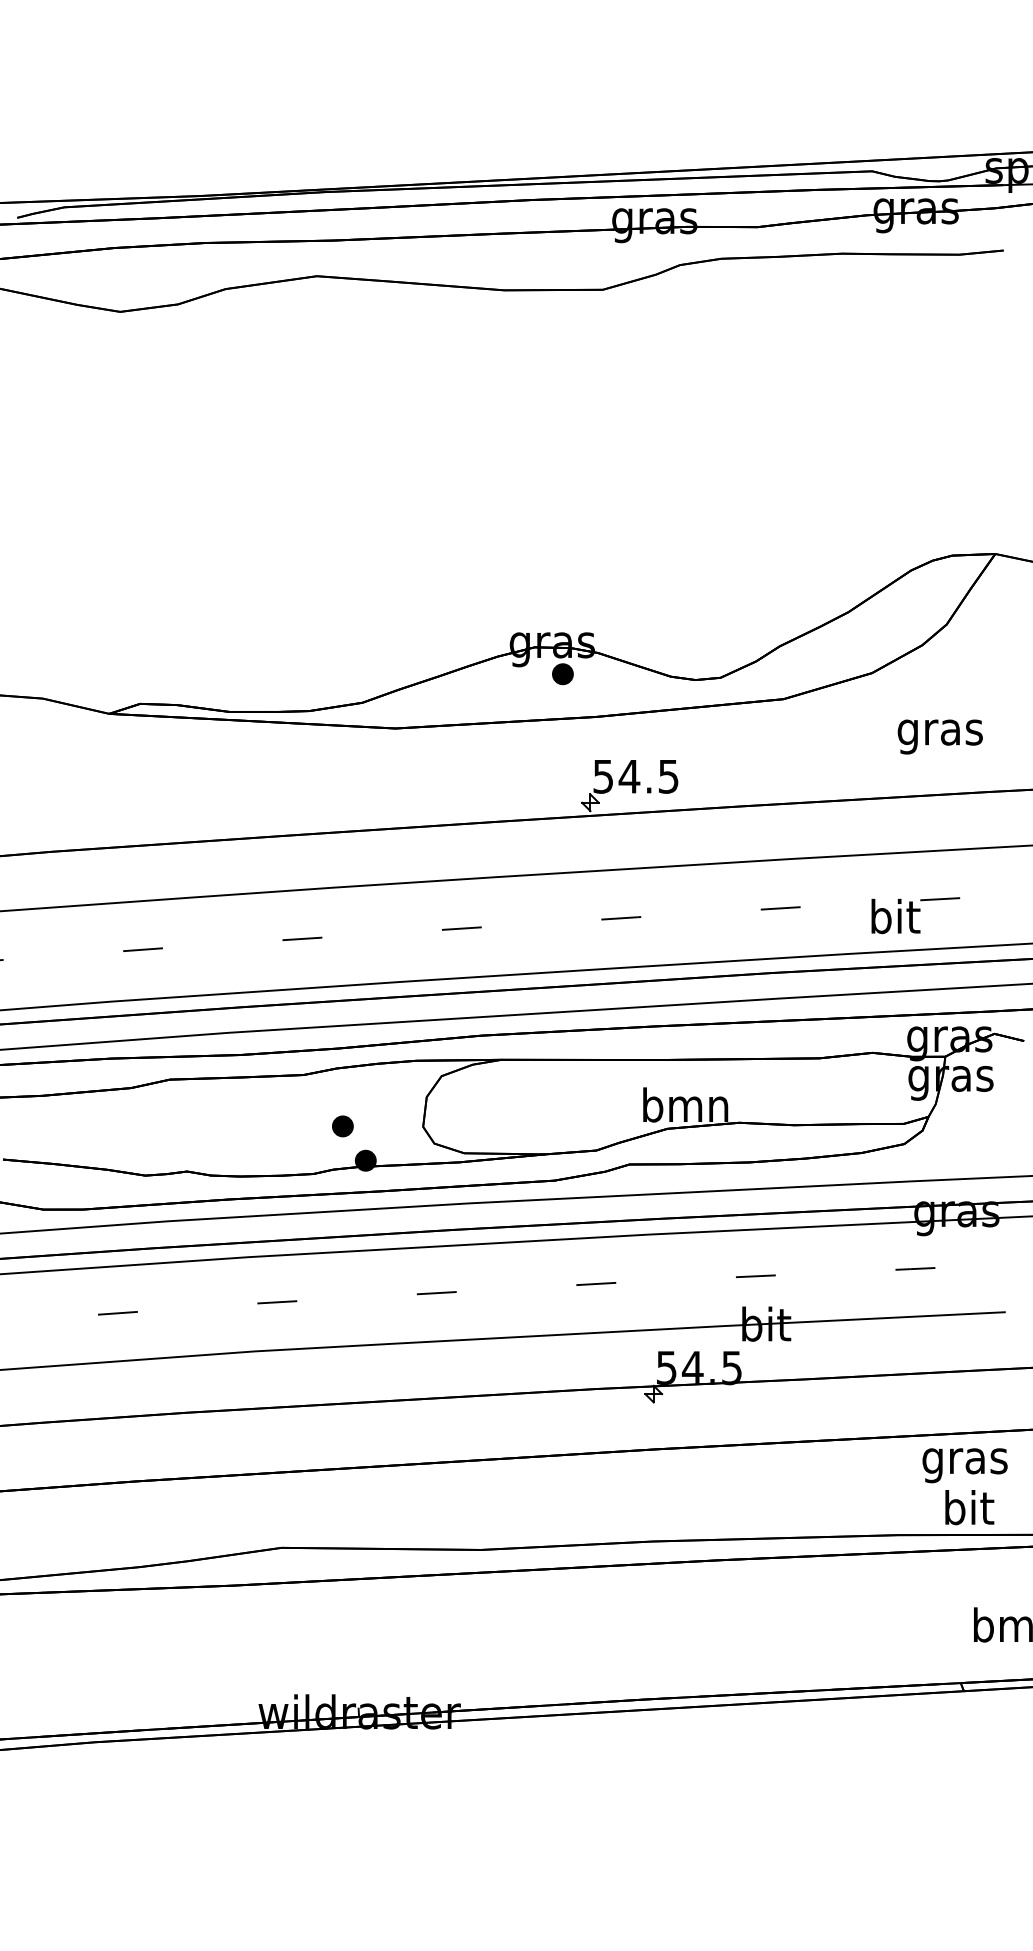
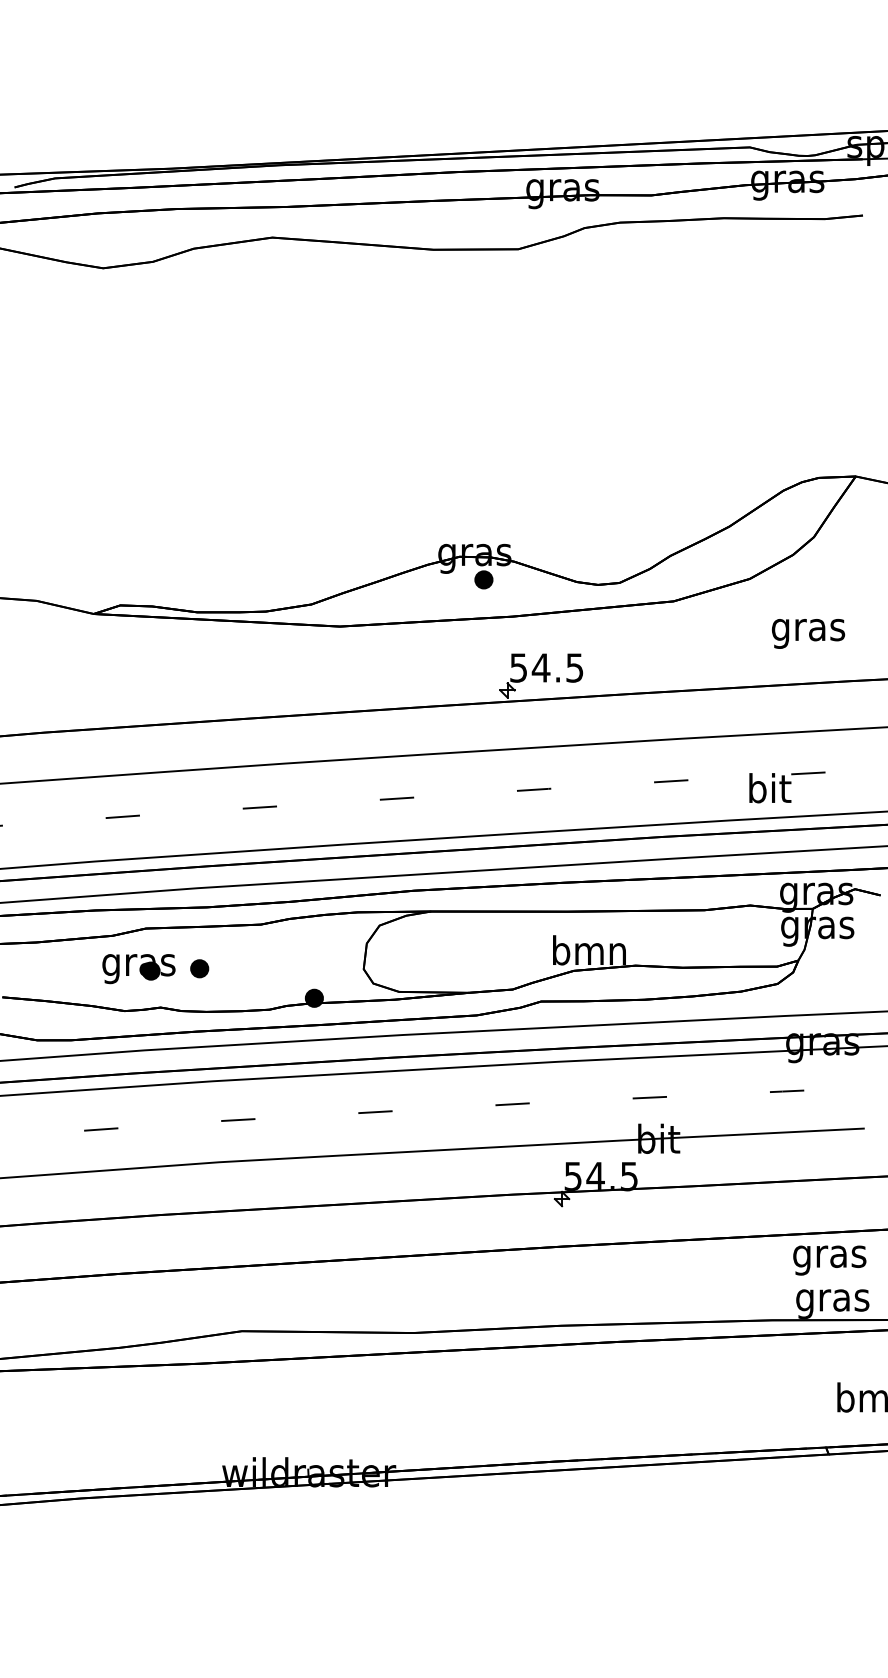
part: (342, 1126) -> (199, 968), moved
part: (161, 1127) -> (138, 969), added
text: (968, 1510) -> (832, 1299), bit -> gras

